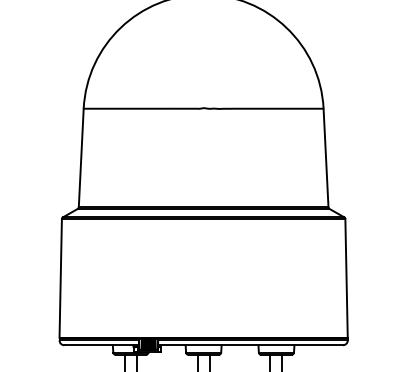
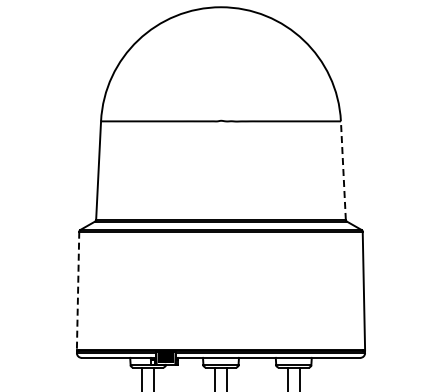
line: (326, 157) -> (343, 170), solid -> dashed
line: (61, 278) -> (78, 291), solid -> dashed

